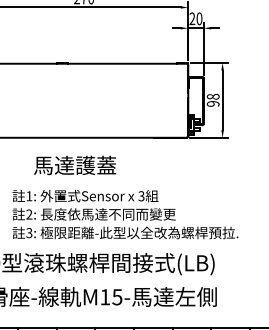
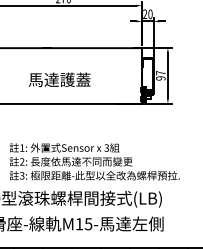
text: (212, 96) -> (160, 72), 98 -> 97
text: (74, 165) -> (59, 79), moved

